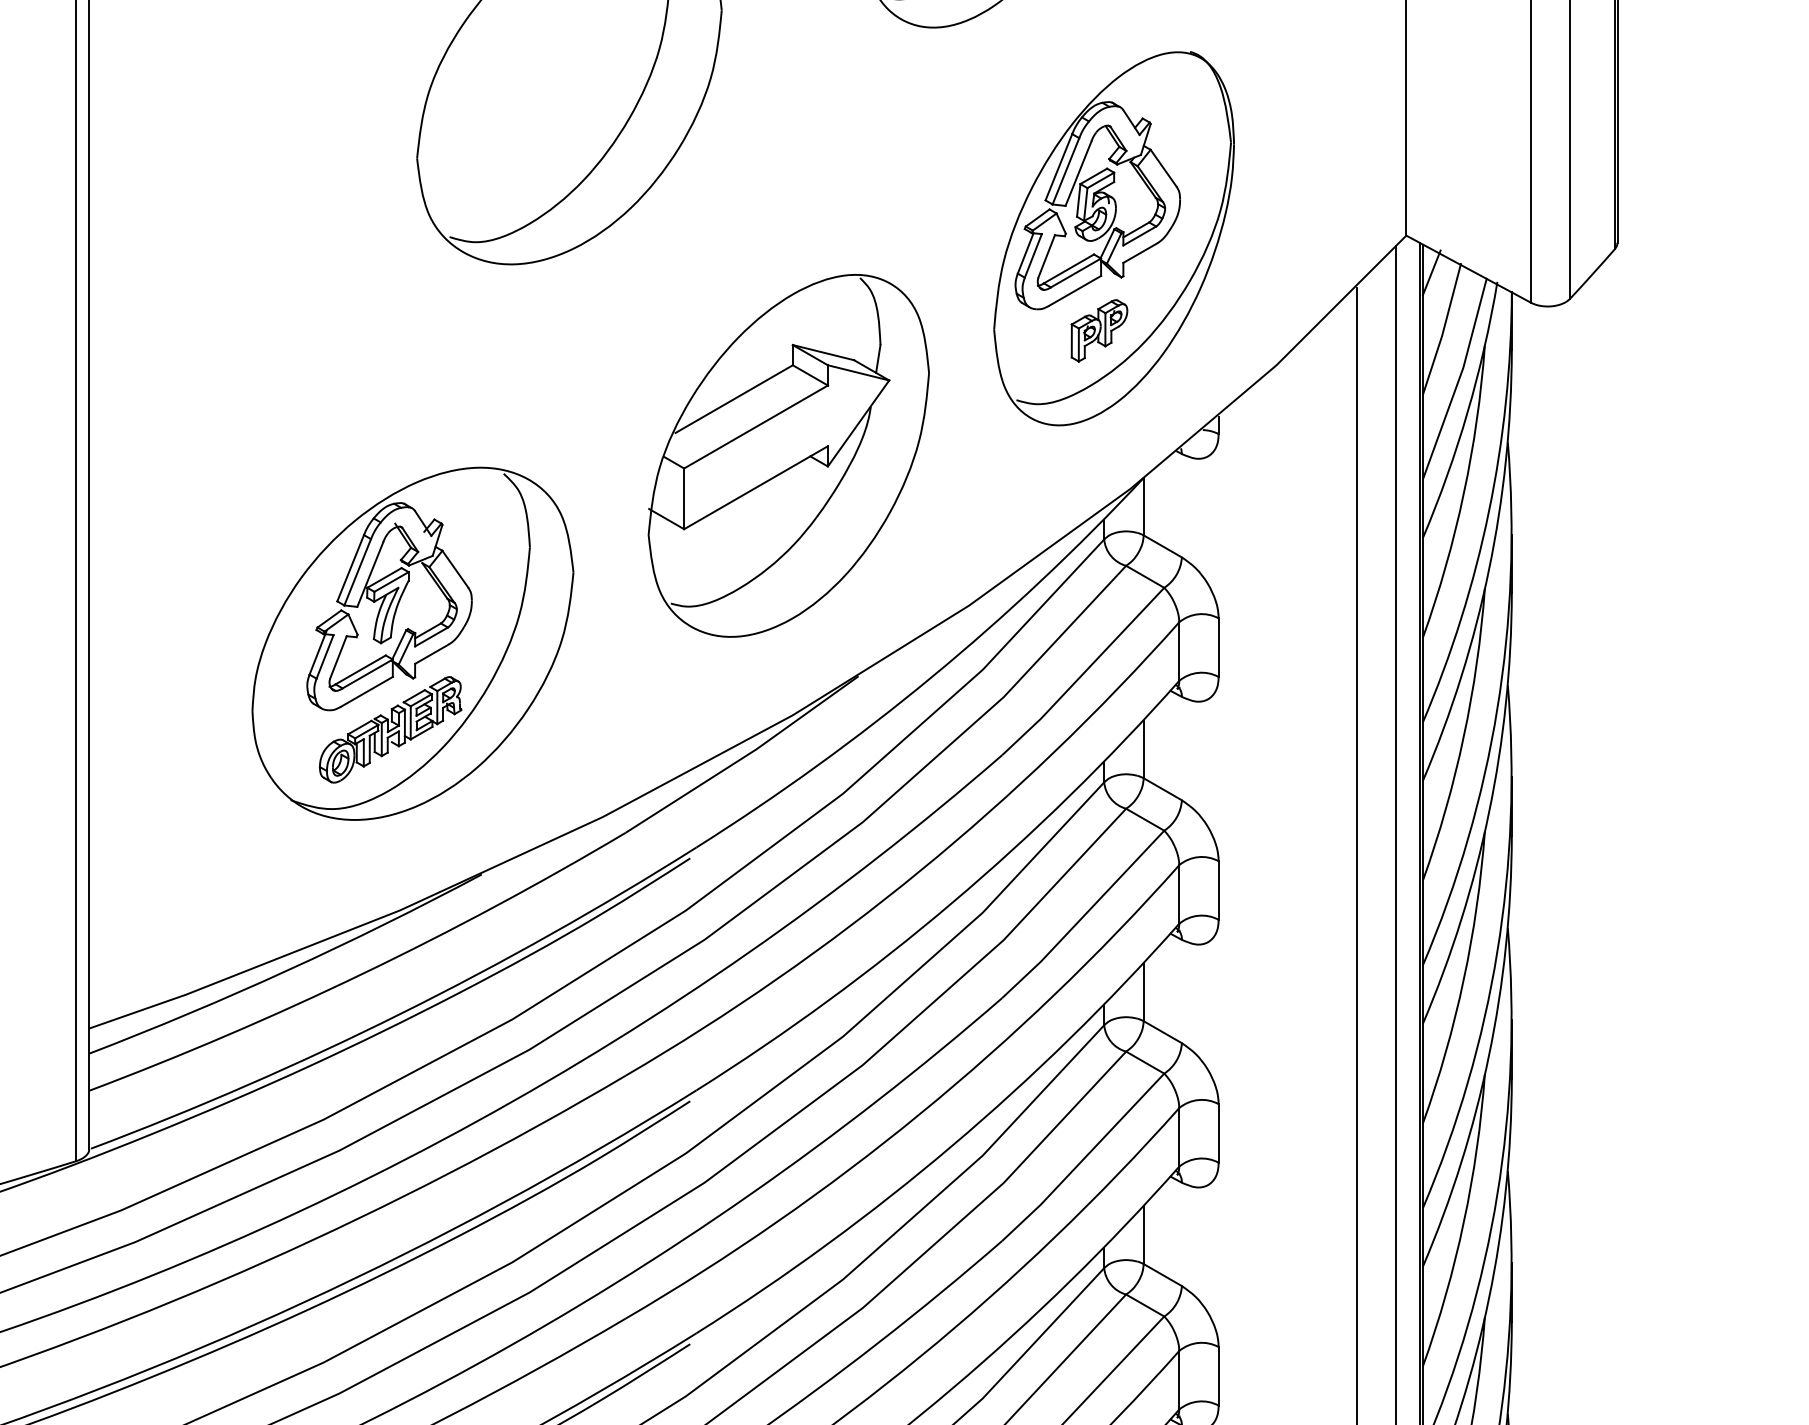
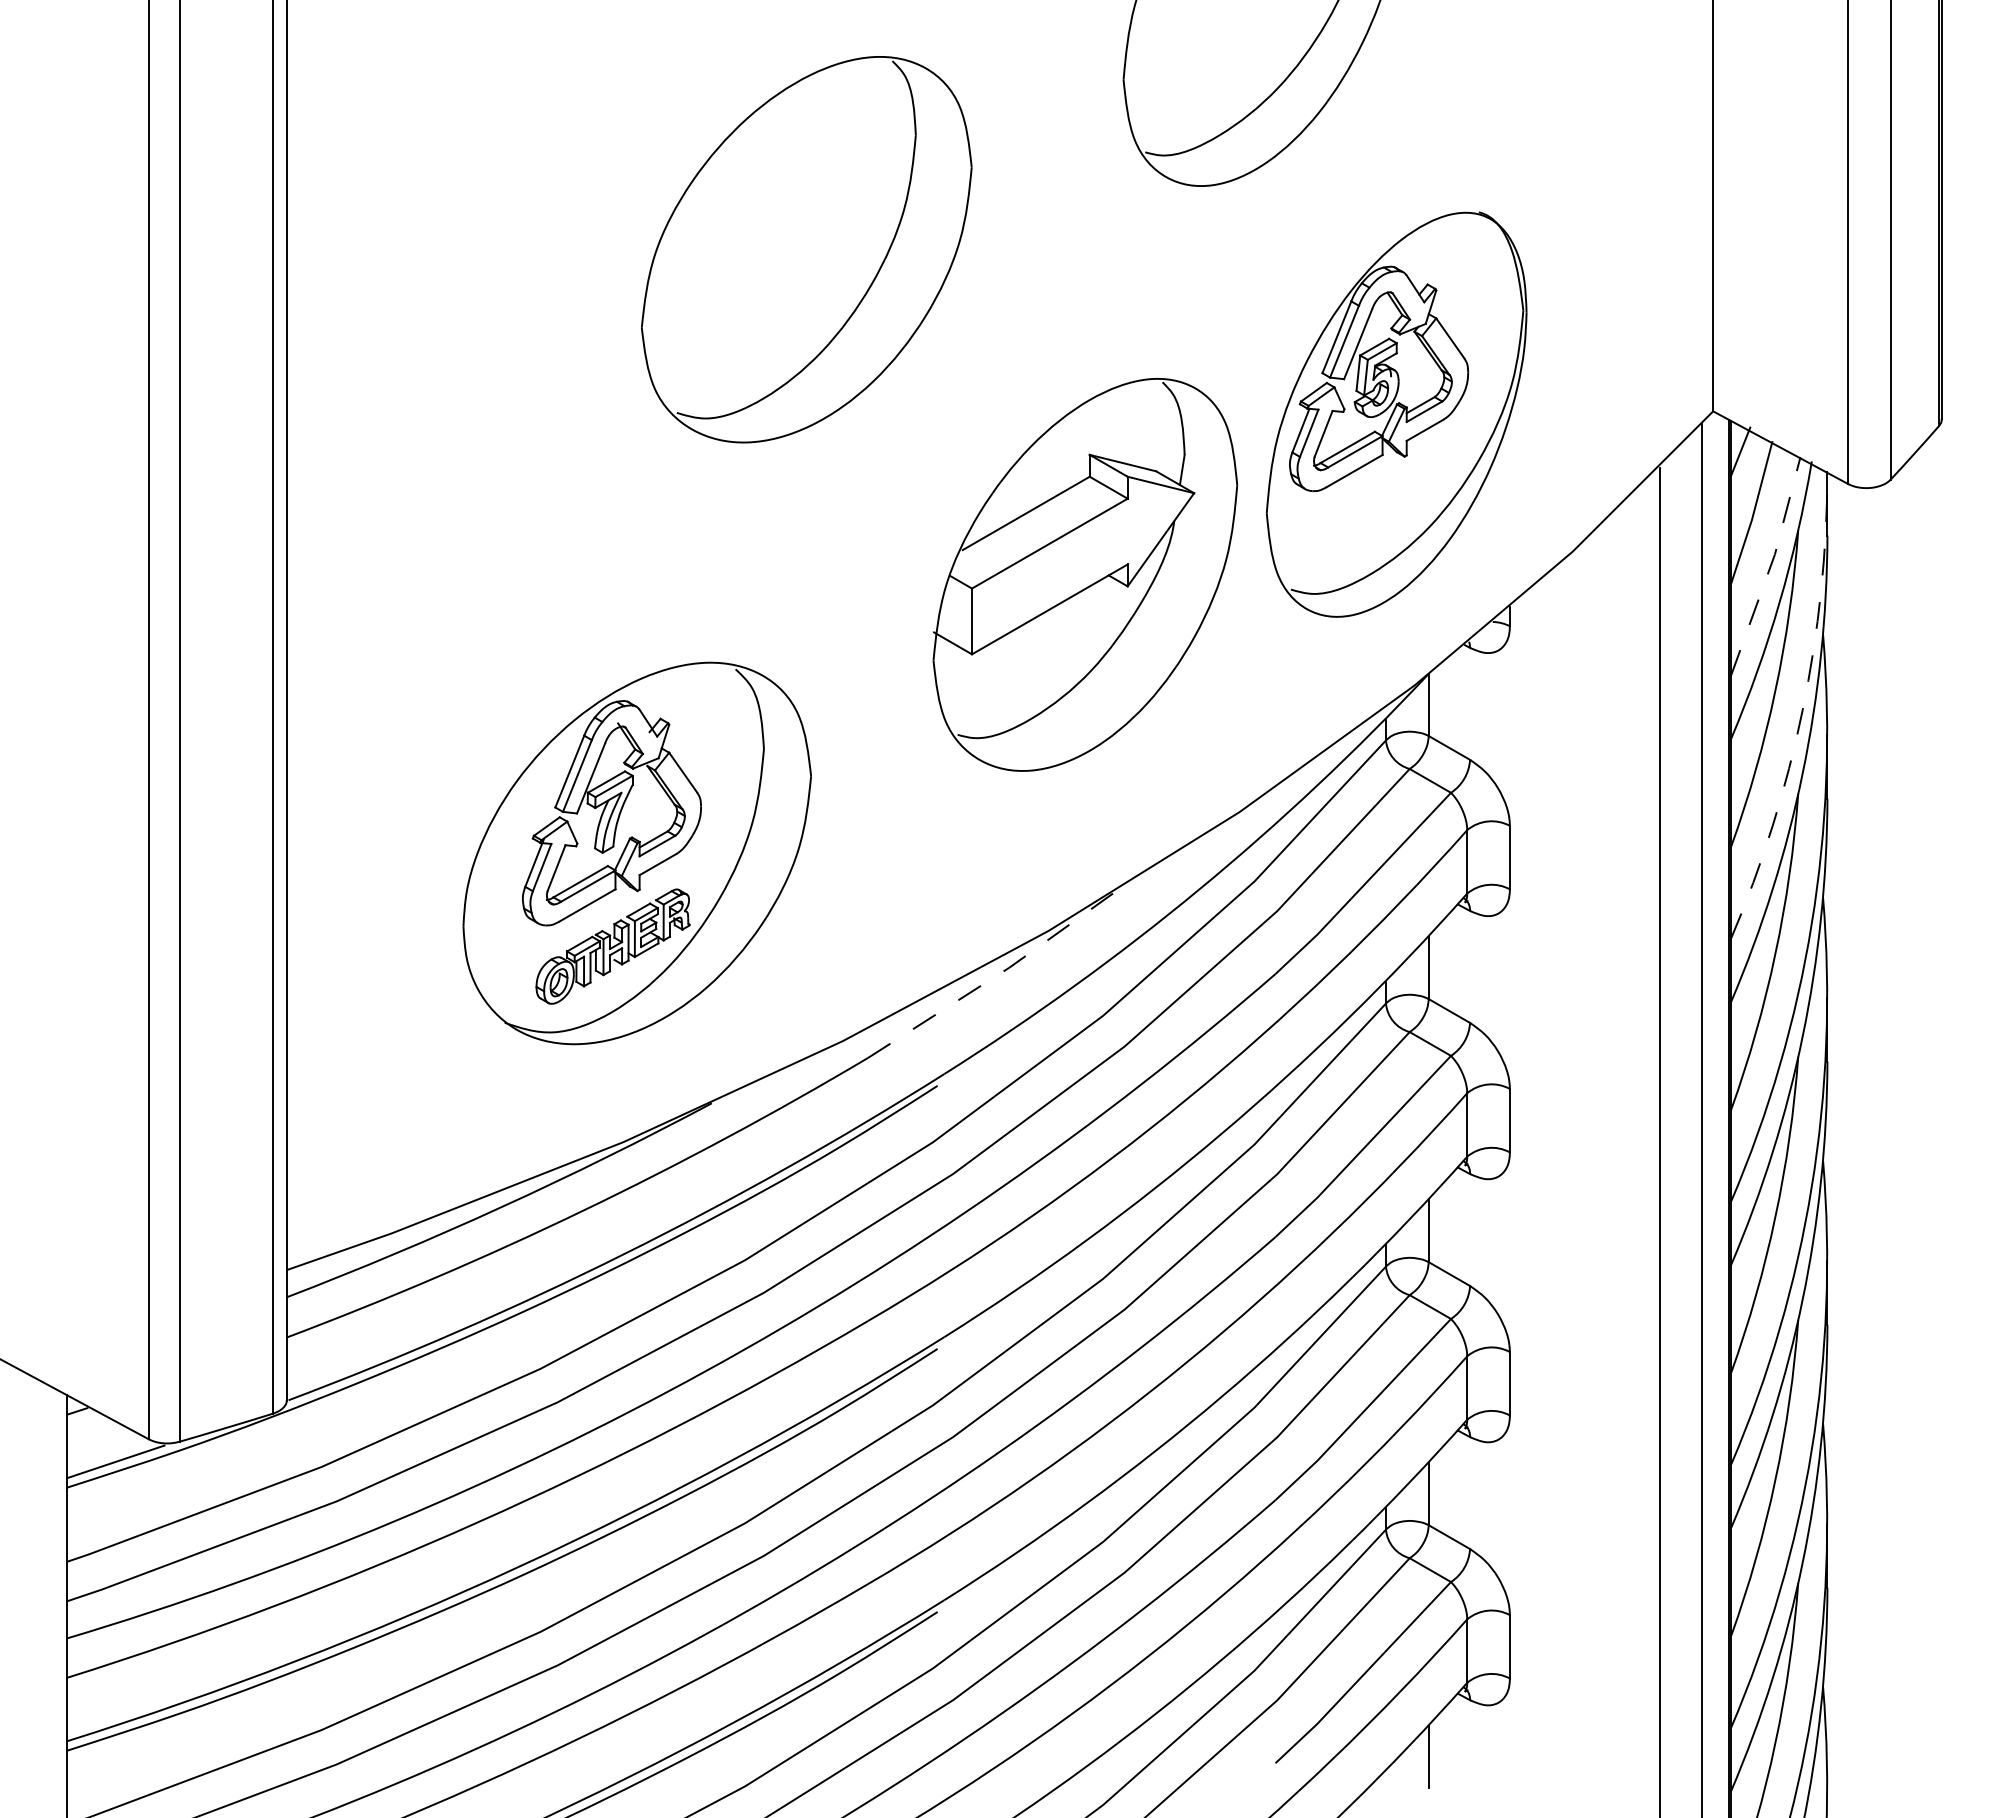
part: (1099, 330) -> (1380, 514), removed
line: (1459, 378) -> (1770, 566), solid -> dashed
part: (788, 455) -> (1085, 574), moved
arc: (1488, 511) -> (1802, 710), solid -> dashed
line: (744, 756) -> (996, 975), solid -> dashed

